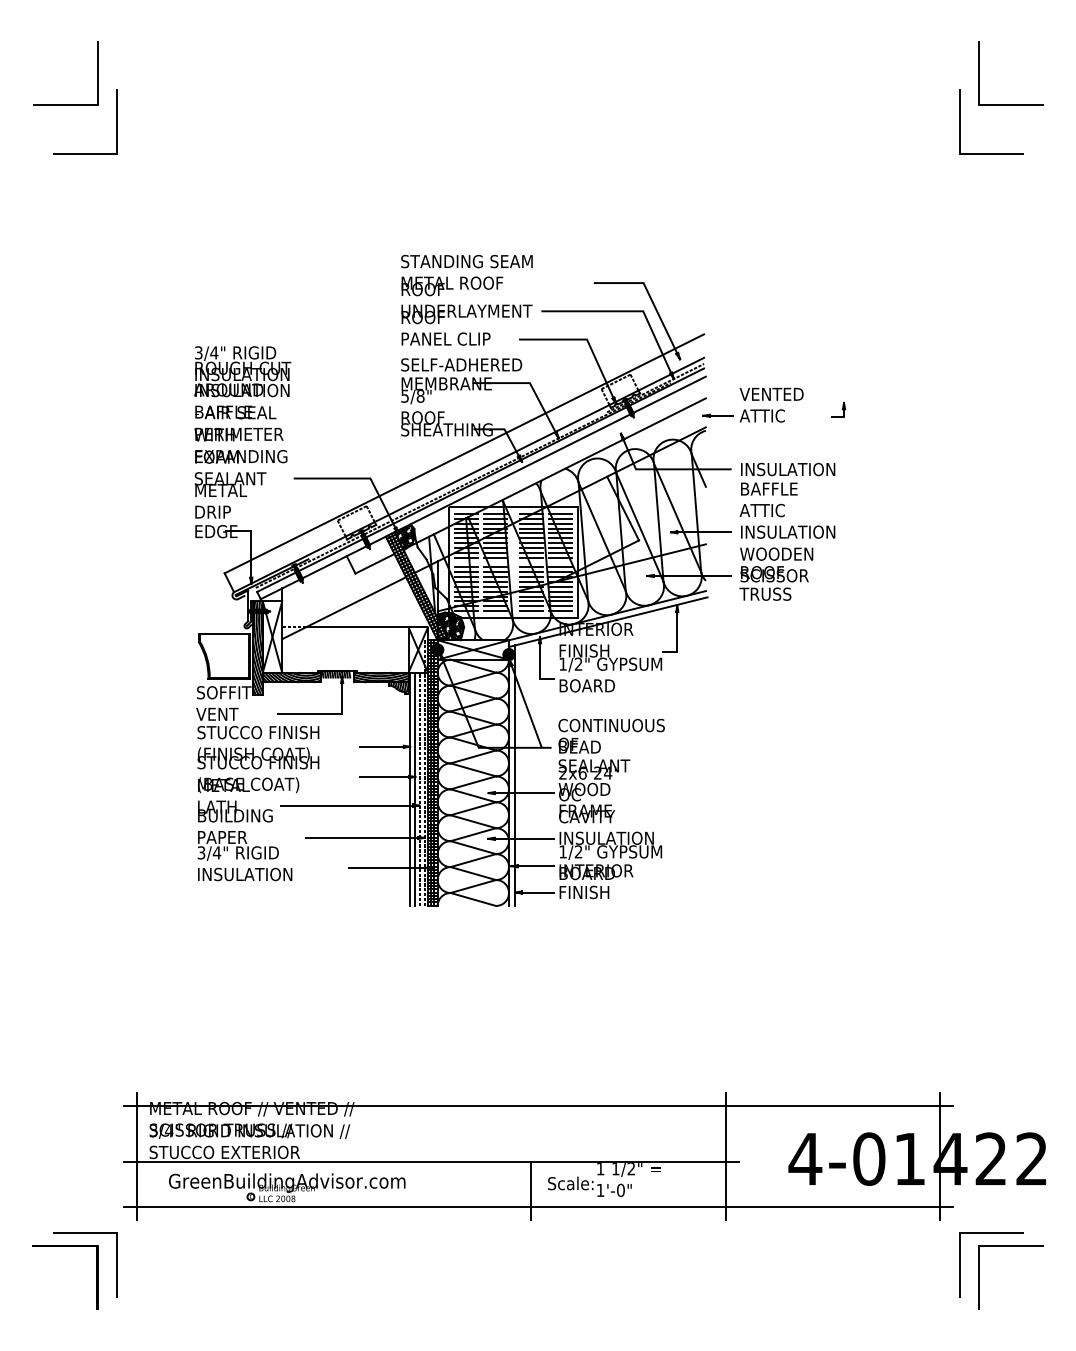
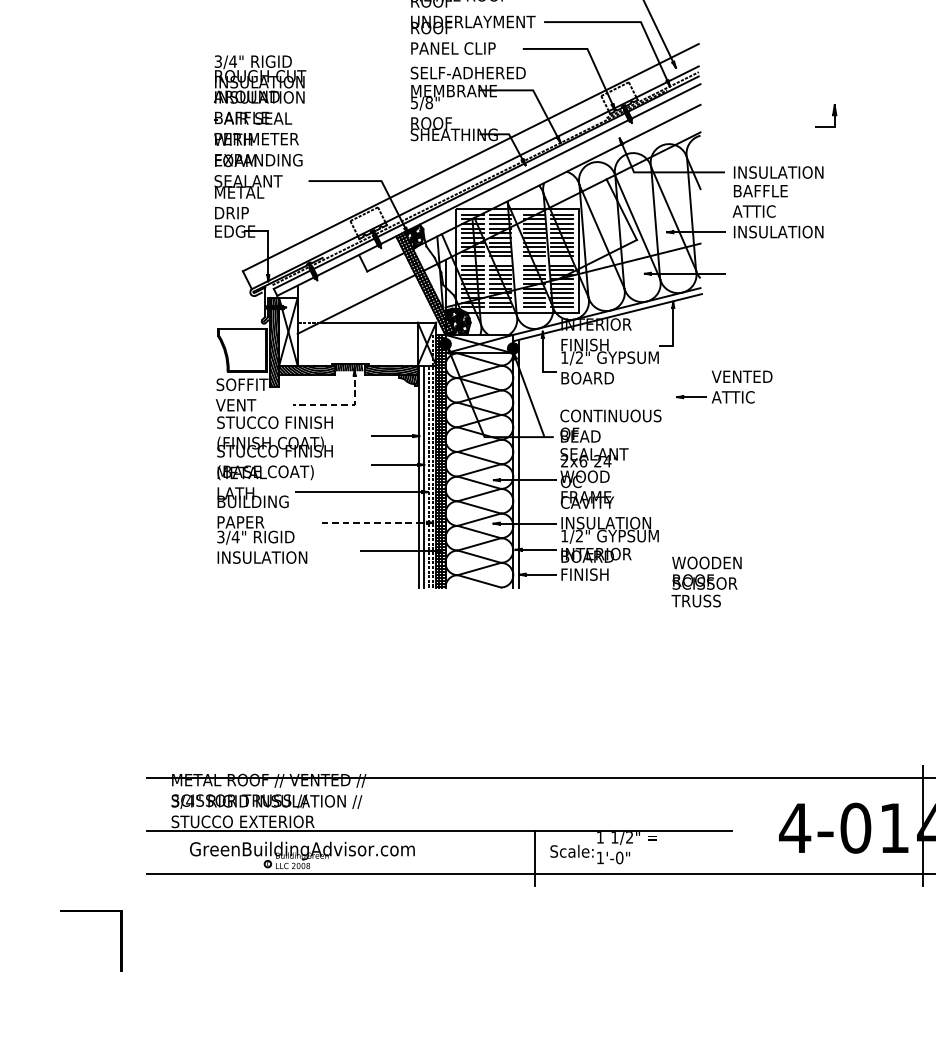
part: (752, 405) -> (723, 387), moved
part: (838, 409) -> (826, 115), size x1.6
text: (776, 573) -> (706, 581), moved
line: (328, 713) -> (341, 404), solid -> dashed
line: (364, 837) -> (375, 522), solid -> dashed
line: (136, 1156) -> (159, 825), removed
line: (726, 1156) -> (720, 825), removed
line: (85, 1233) -> (110, 898), removed

